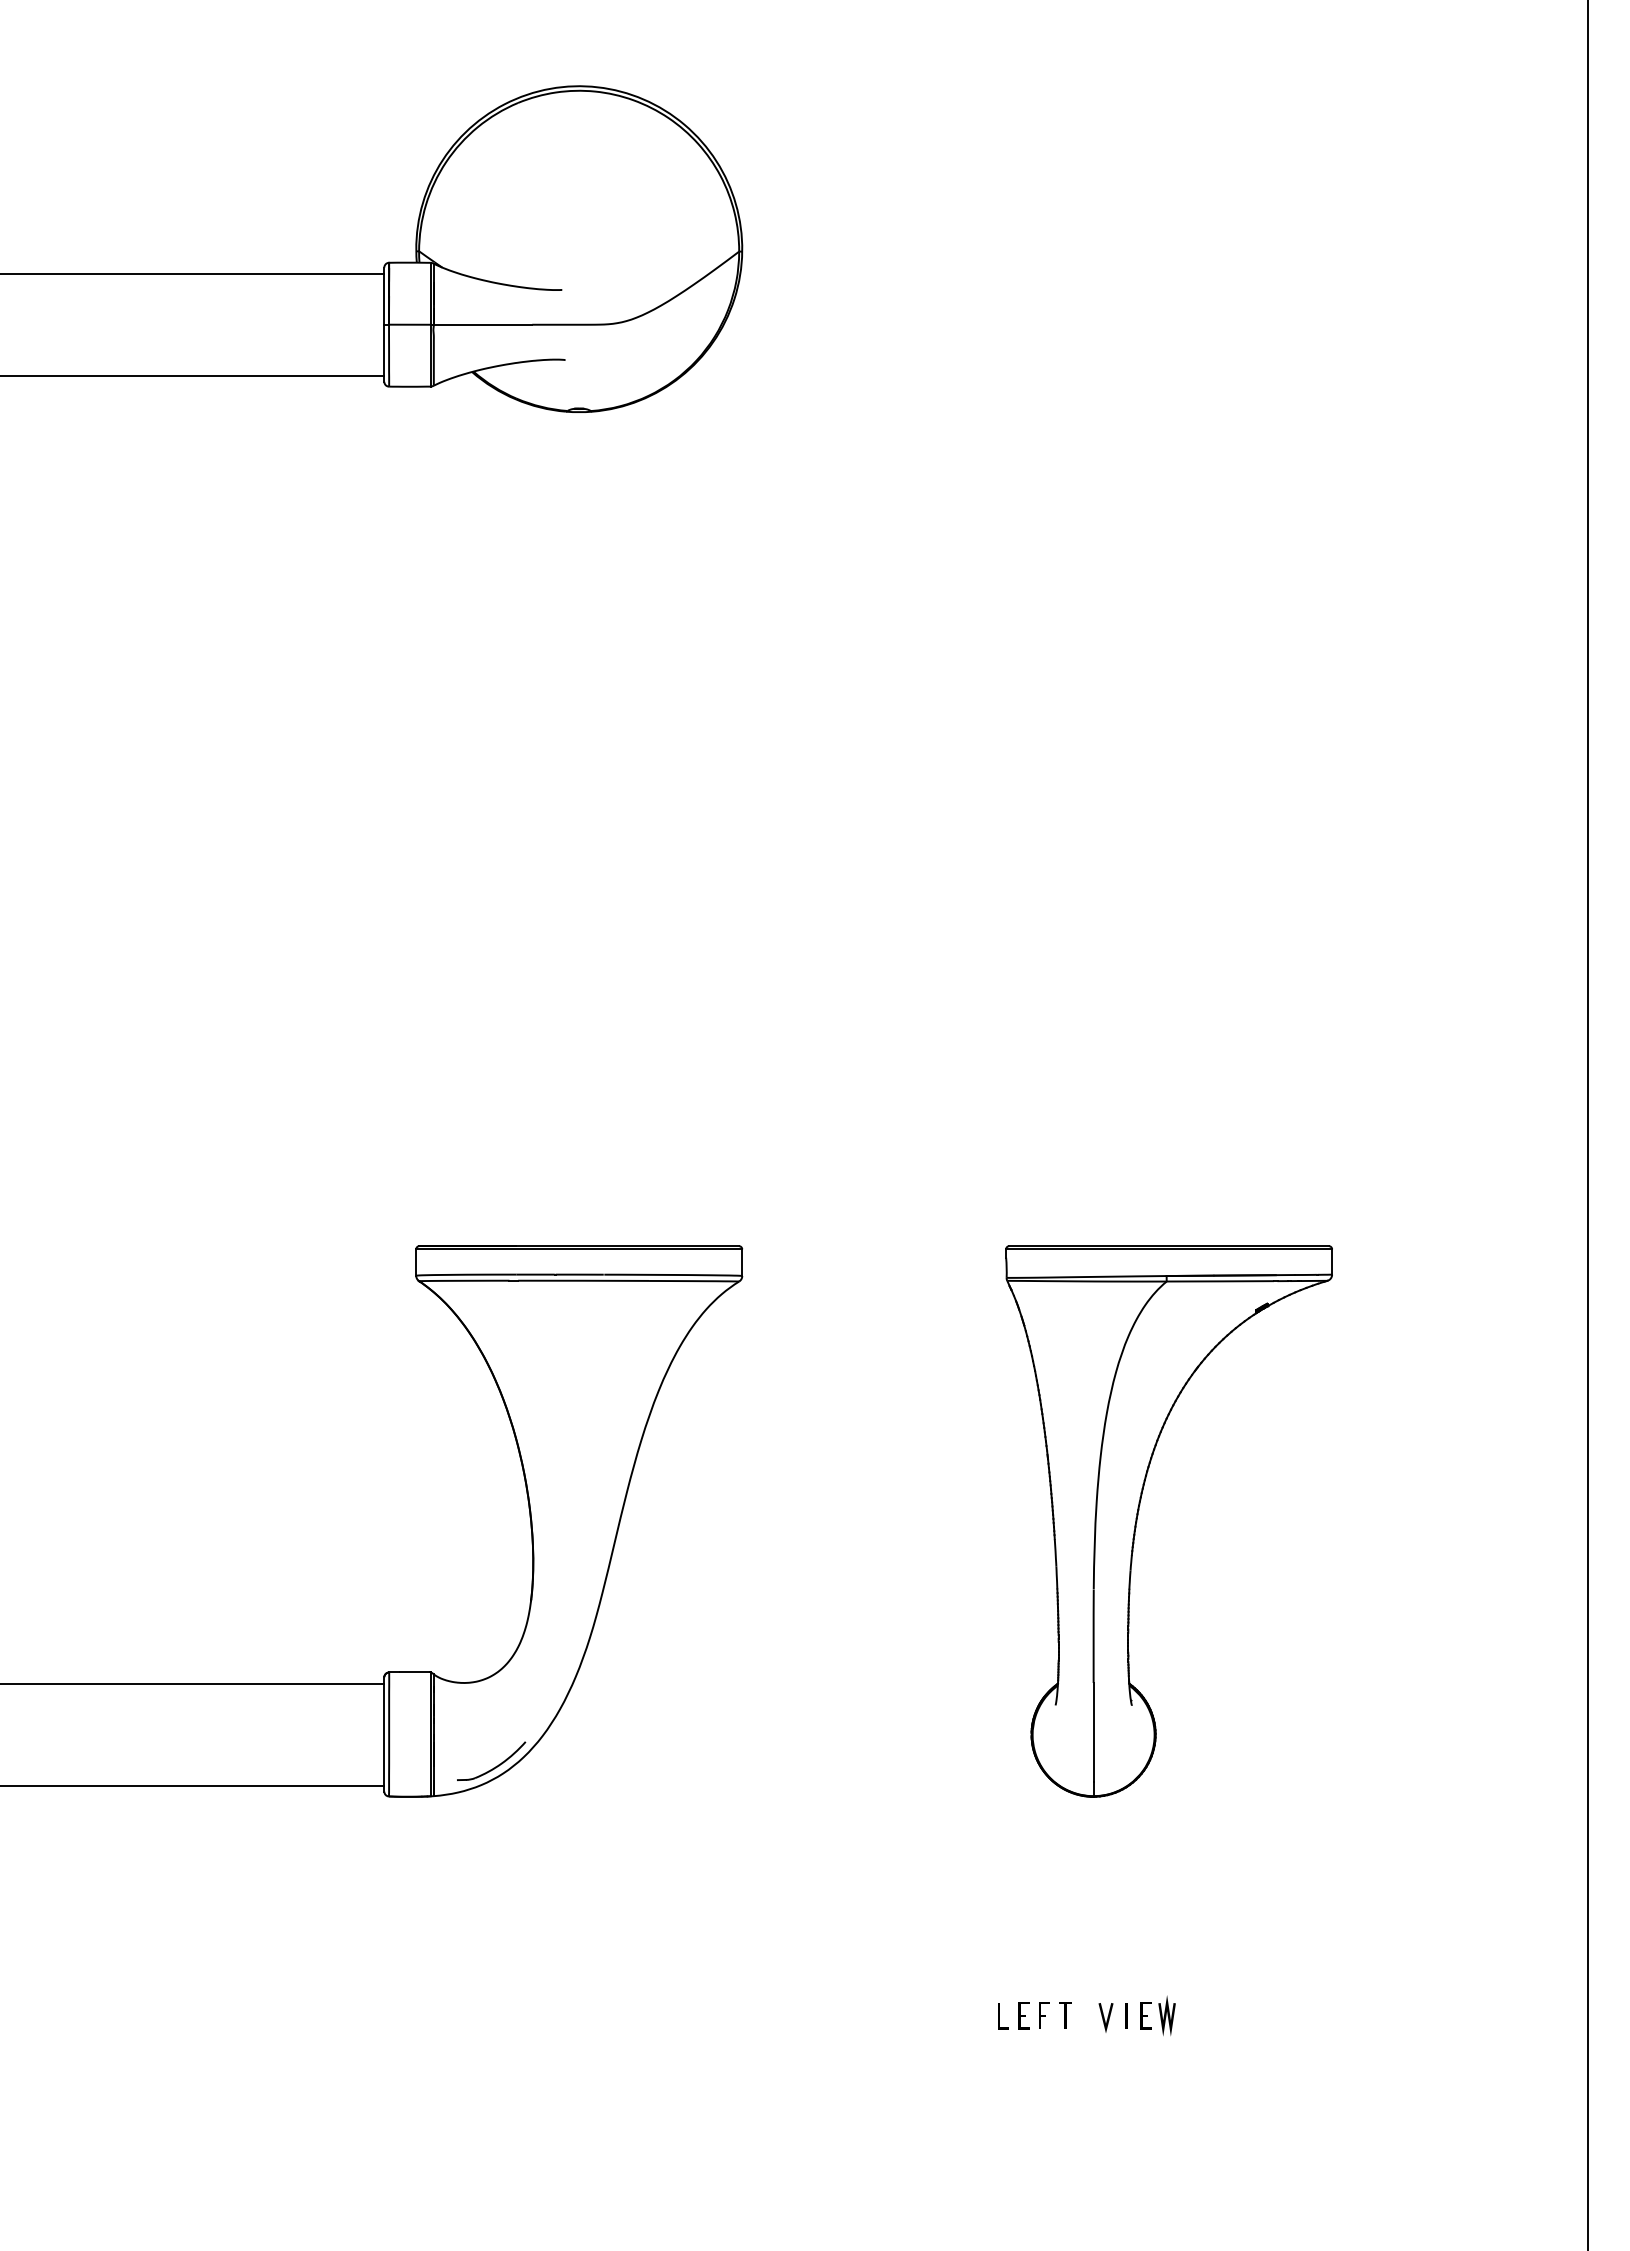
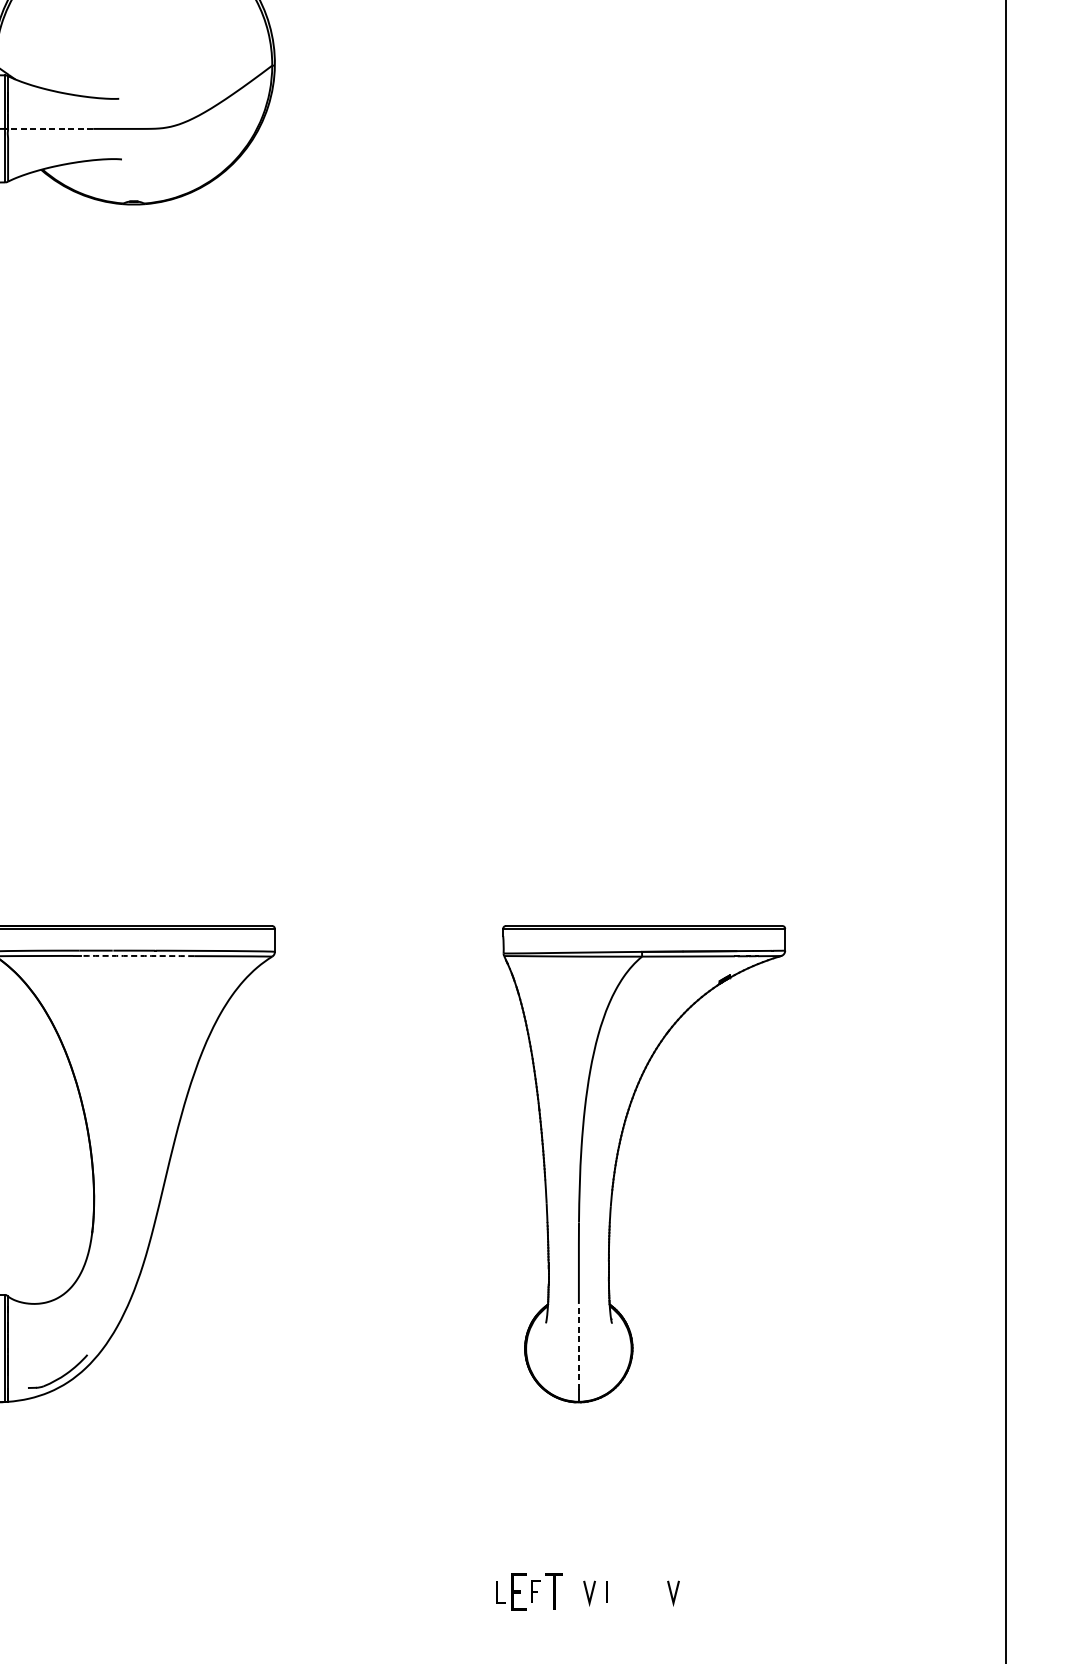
line: (482, 324) -> (50, 128), solid -> dashed
arc: (583, 1280) -> (137, 955), solid -> dashed
line: (1093, 1732) -> (578, 1346), solid -> dashed
part: (1023, 2015) -> (518, 1591), size x1.6
part: (1065, 2015) -> (554, 1591), size x1.6
part: (1157, 2015) -> (634, 1591), removed
line: (1201, 2017) -> (672, 1593), added

